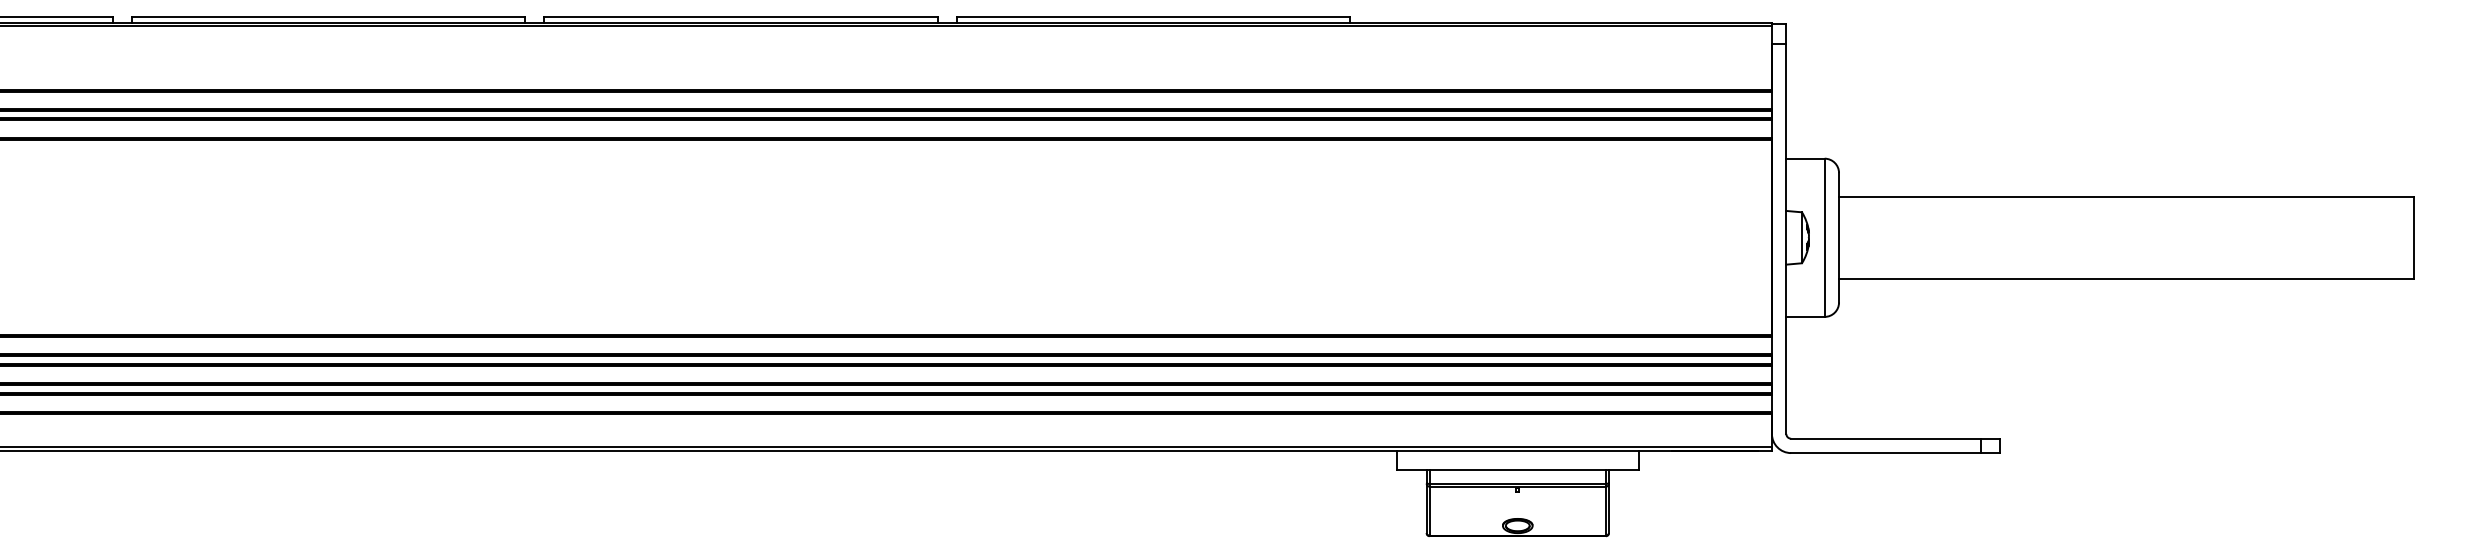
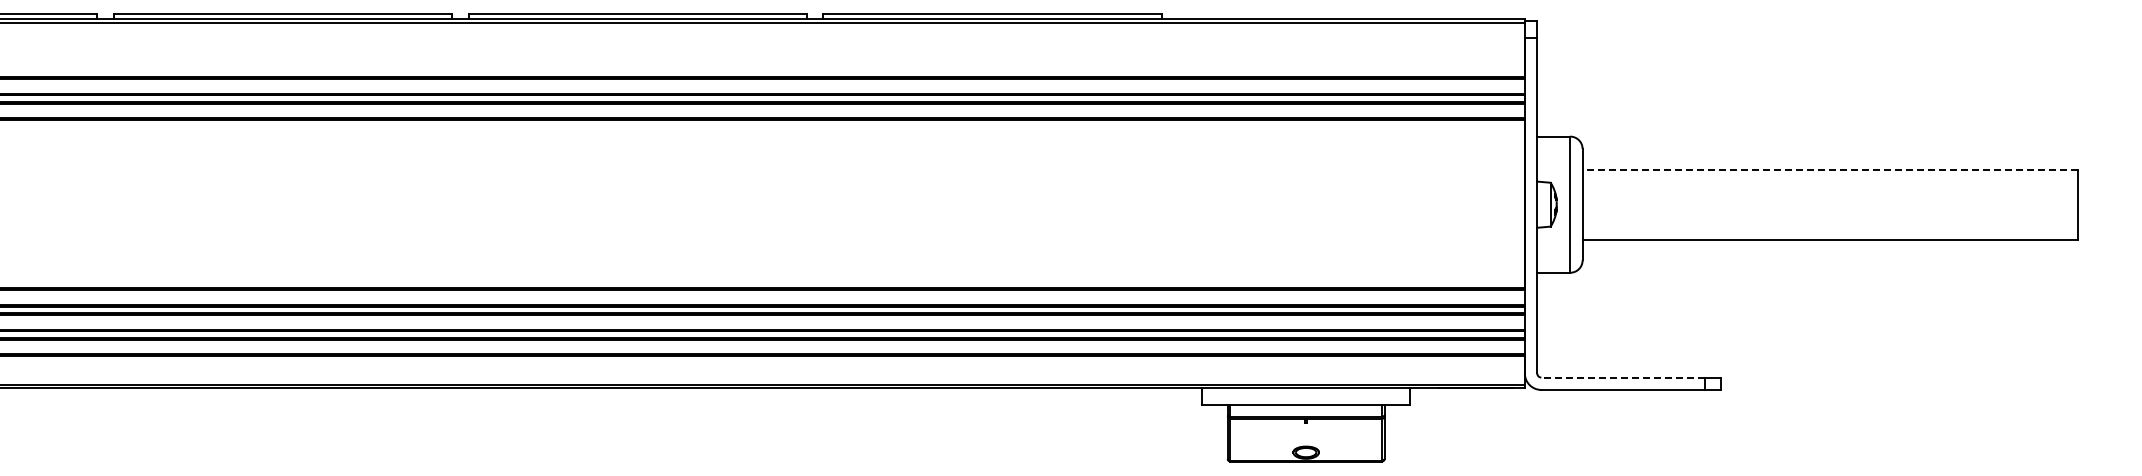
line: (2127, 196) -> (1830, 169), solid -> dashed
line: (1886, 438) -> (1623, 377), solid -> dashed

